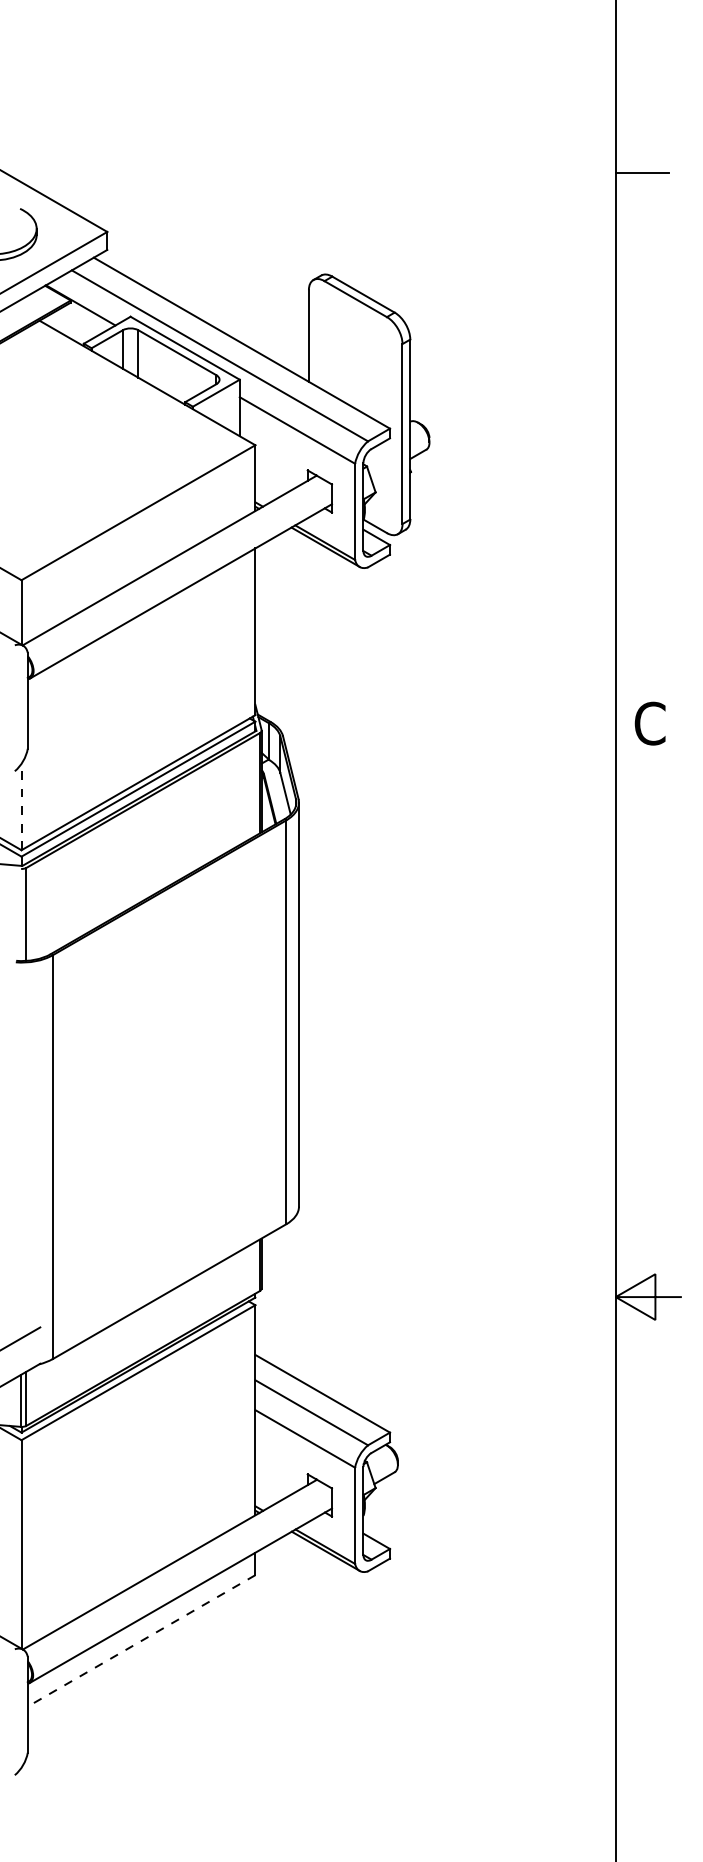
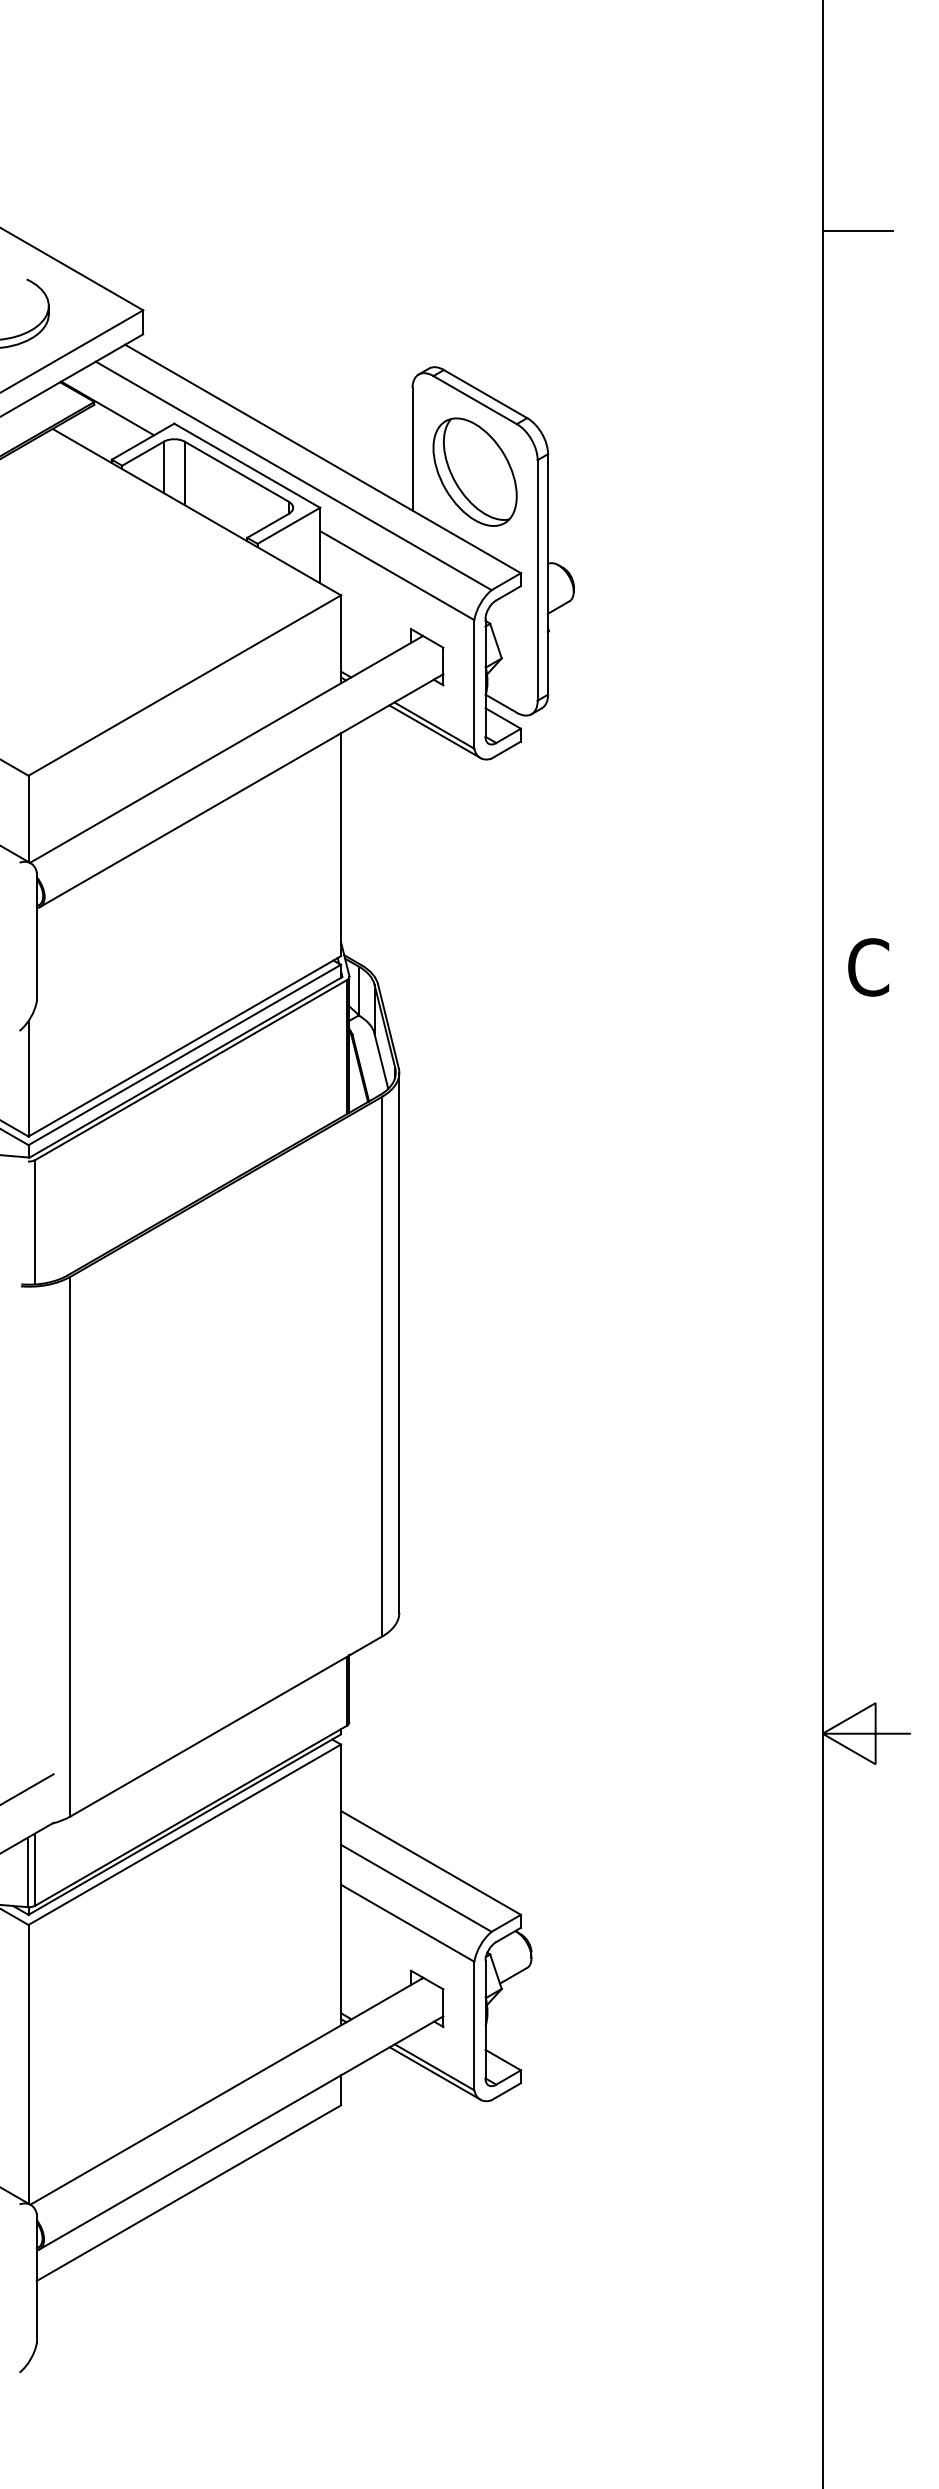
part: (355, 352) -> (474, 471), added
line: (21, 806) -> (28, 1078), dashed -> solid
line: (141, 1641) -> (188, 2193), dashed -> solid

